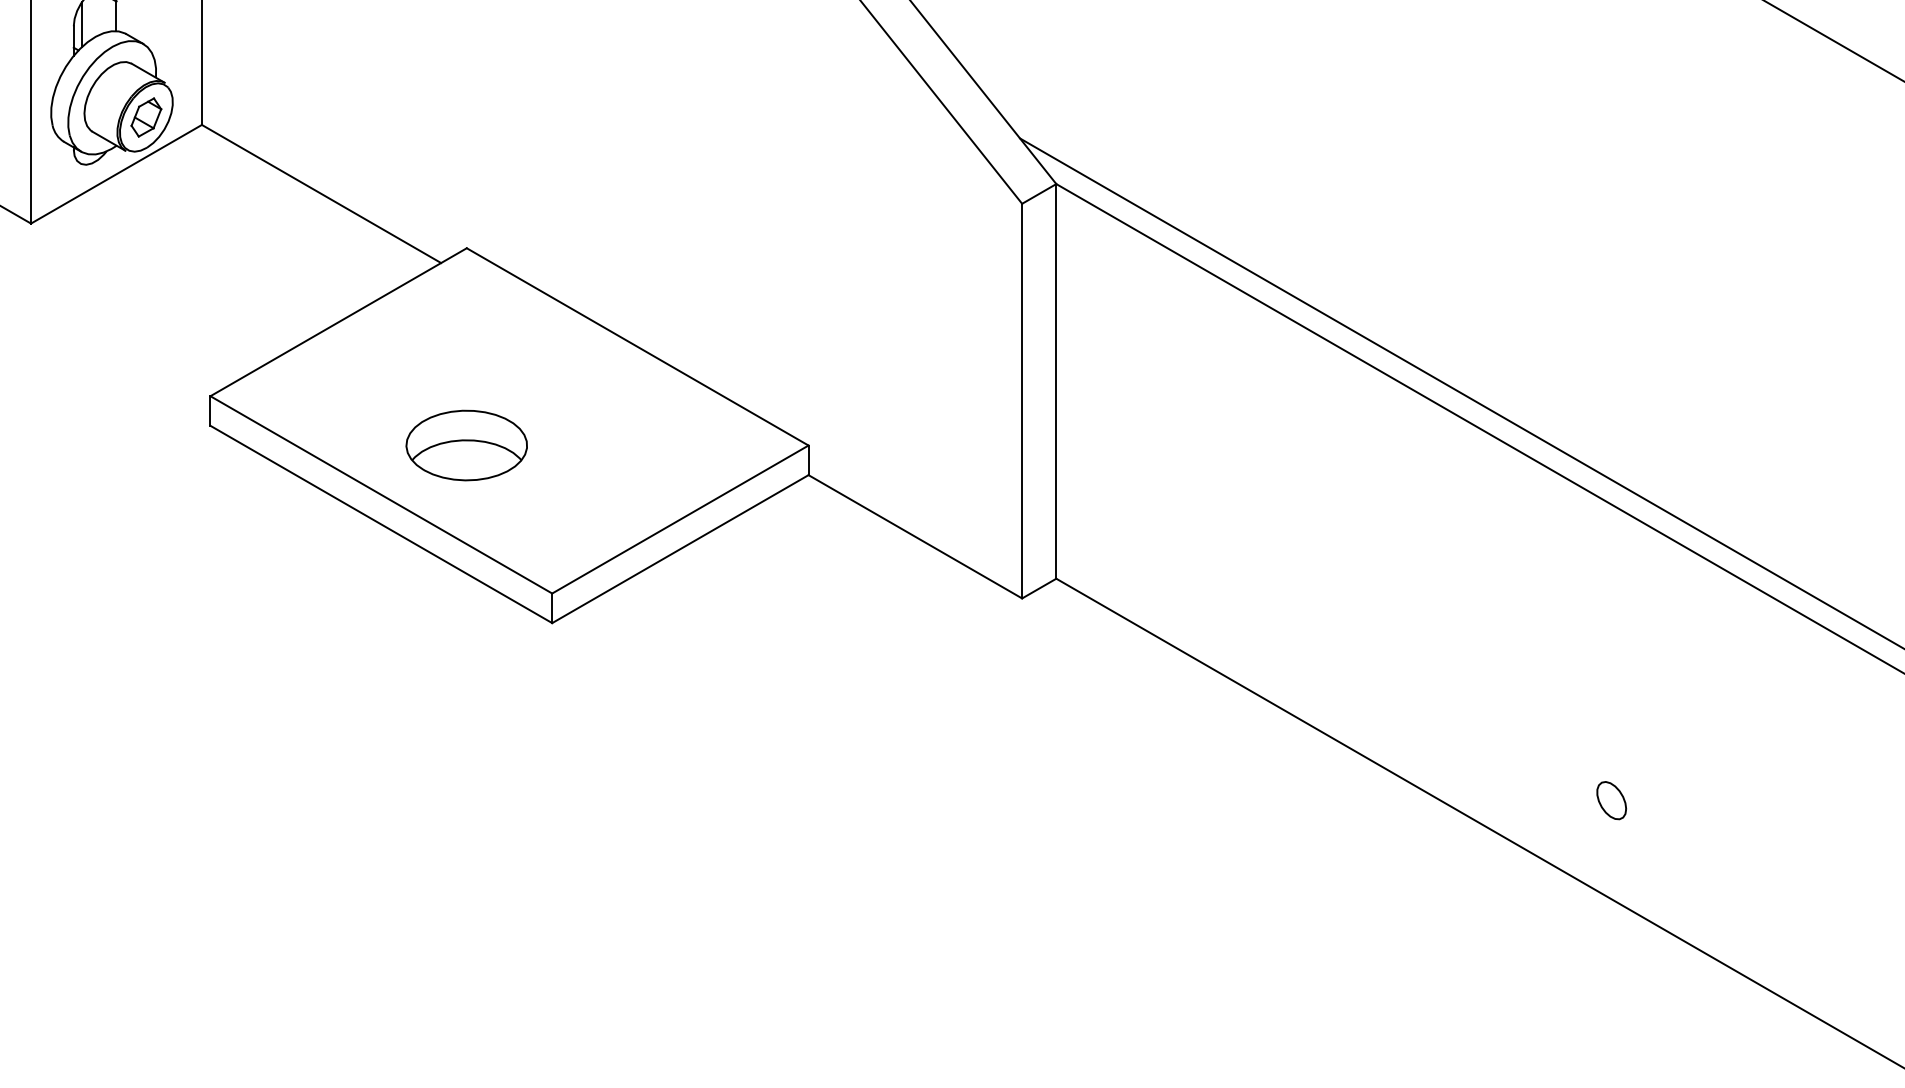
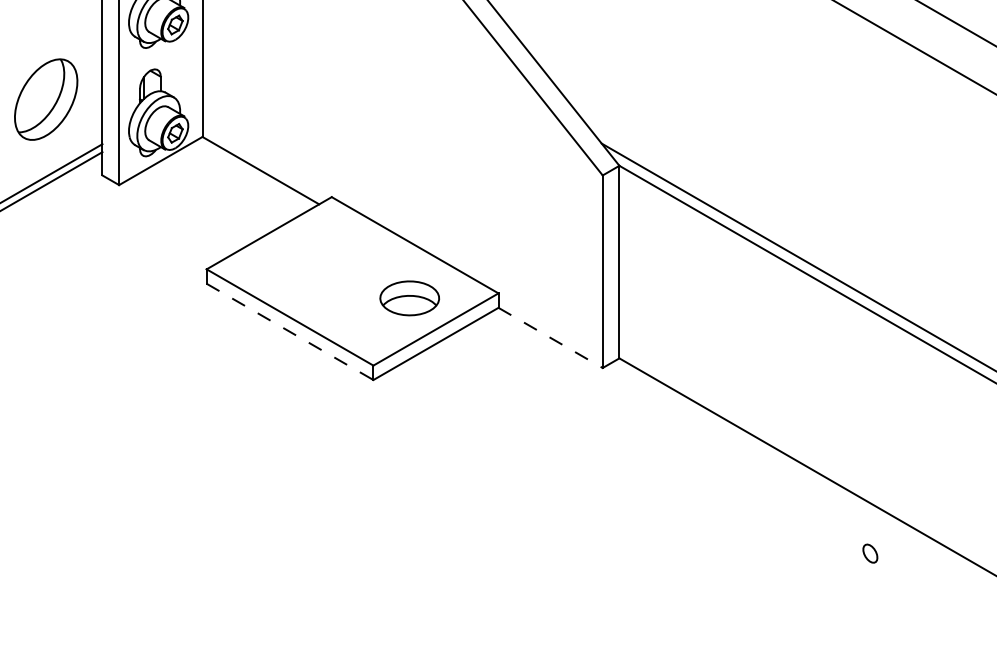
part: (466, 445) -> (409, 298), moved
line: (382, 525) -> (290, 332), solid -> dashed
line: (917, 537) -> (551, 338), solid -> dashed
part: (1611, 800) -> (870, 553), moved

